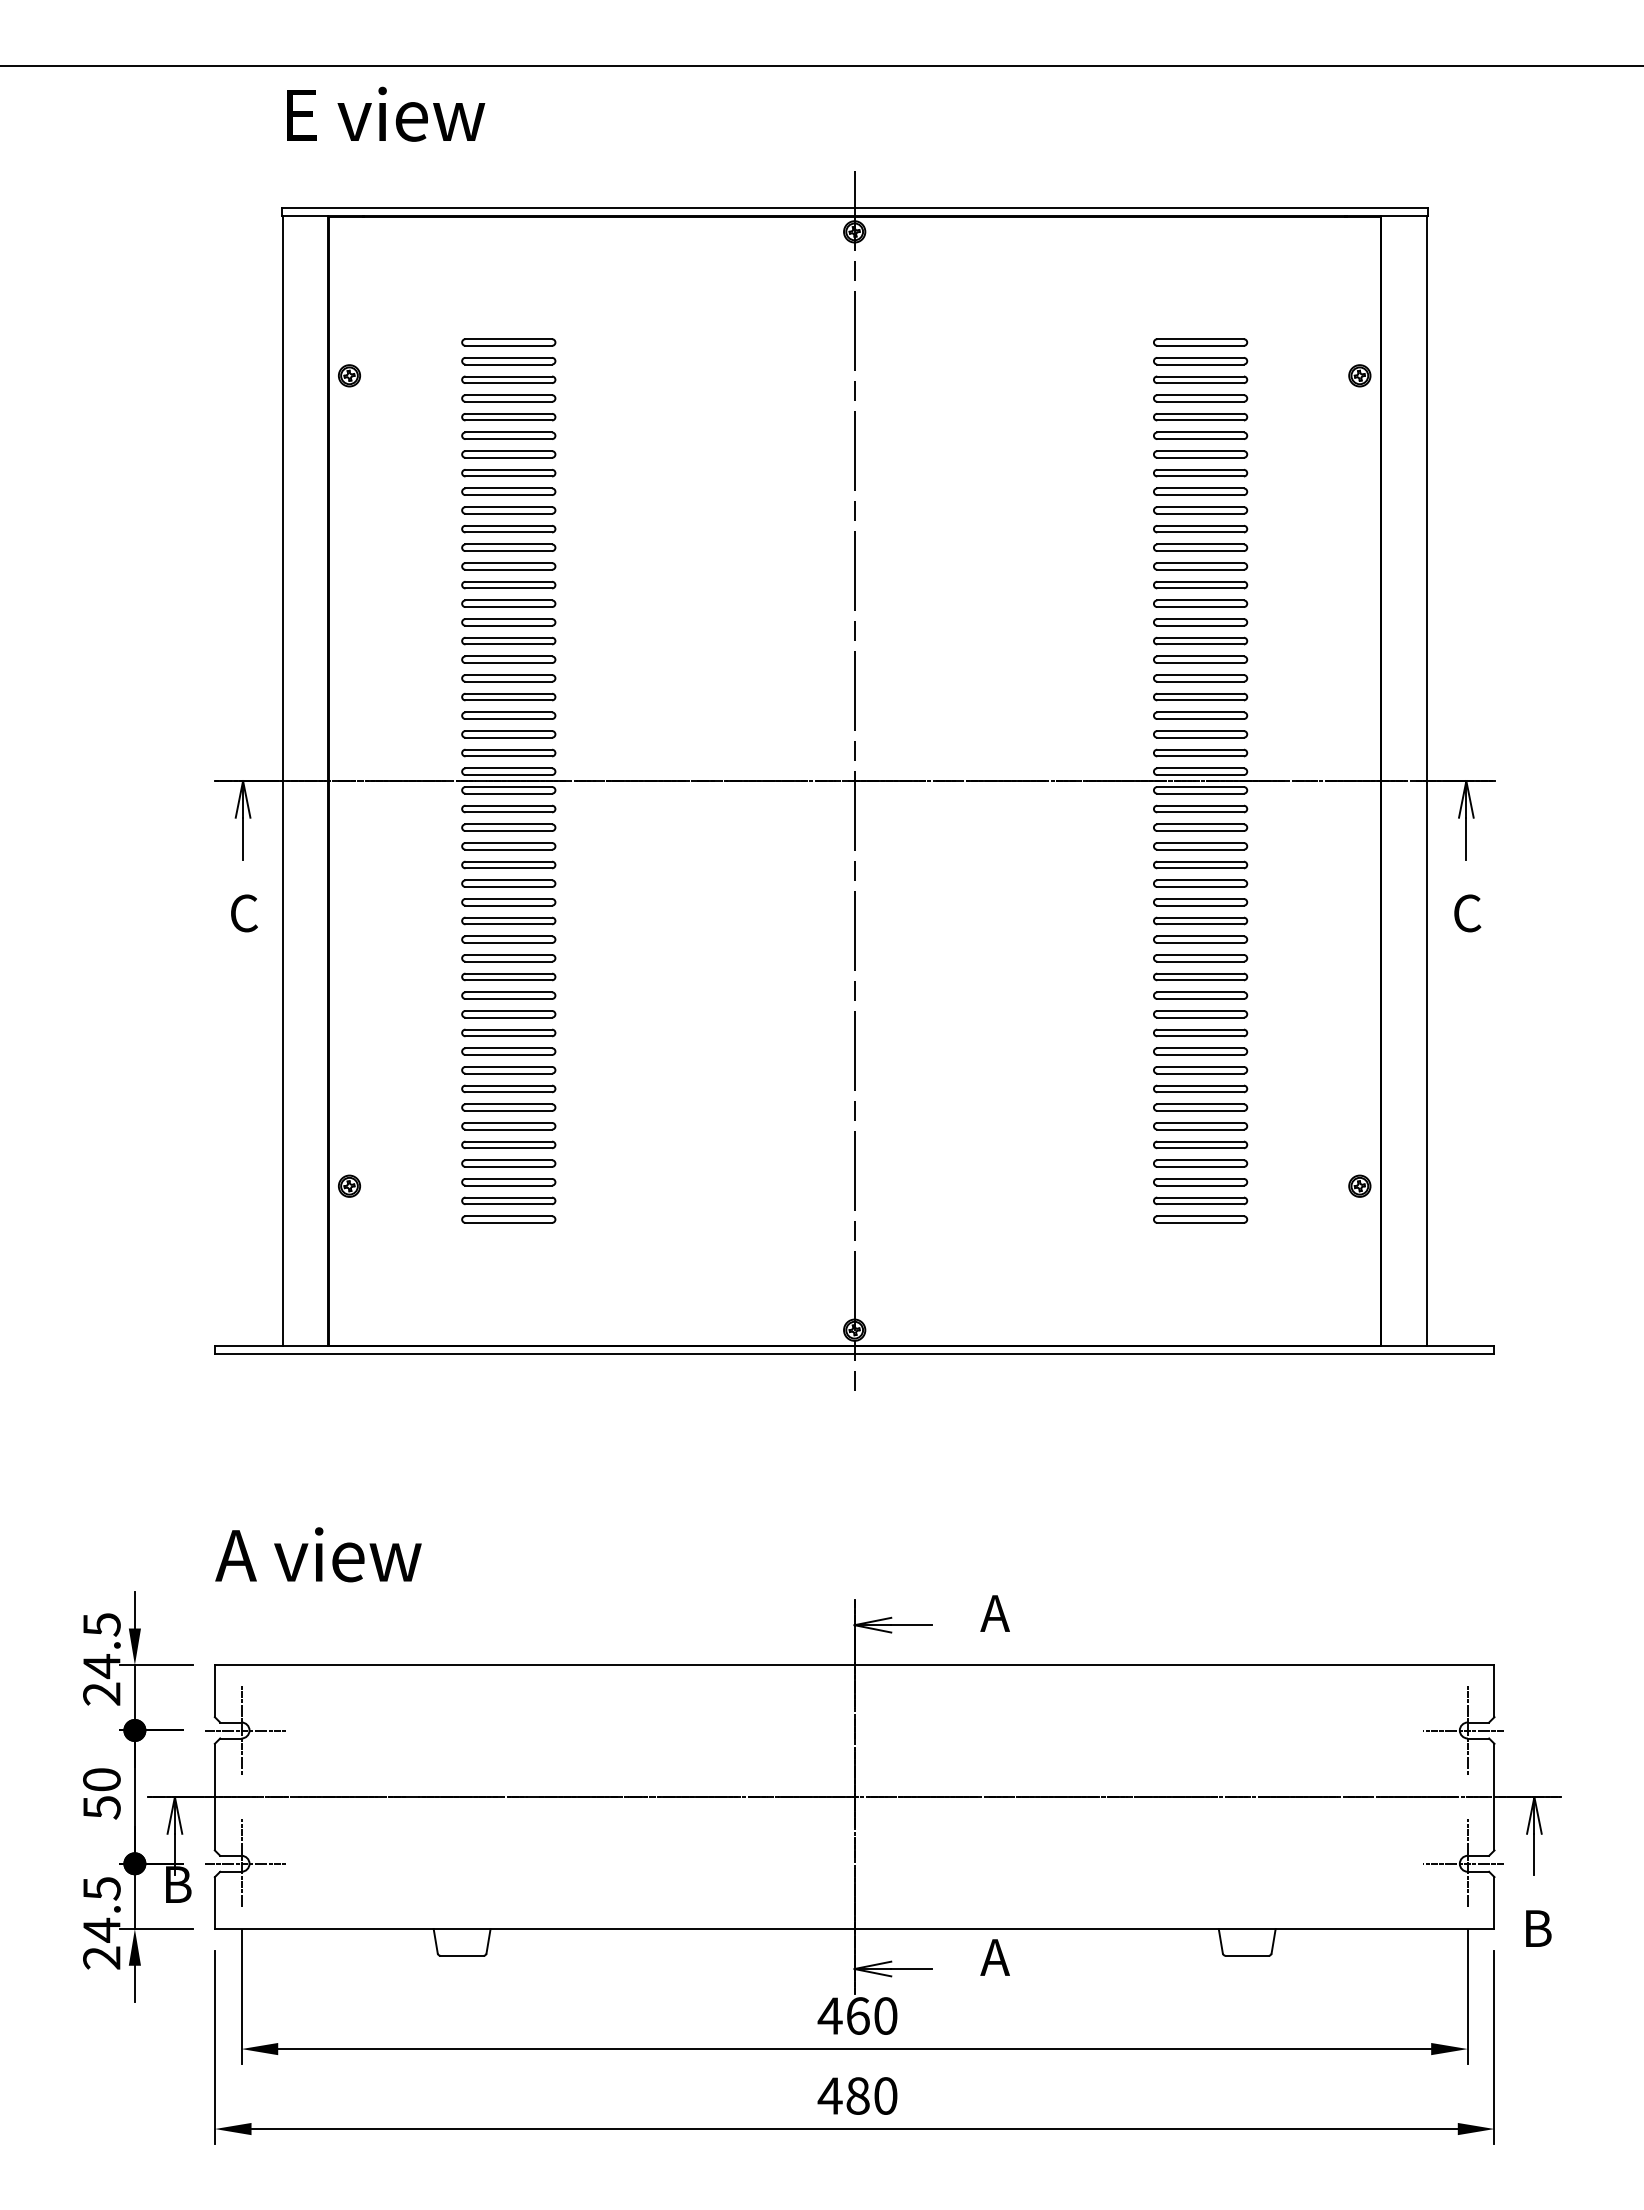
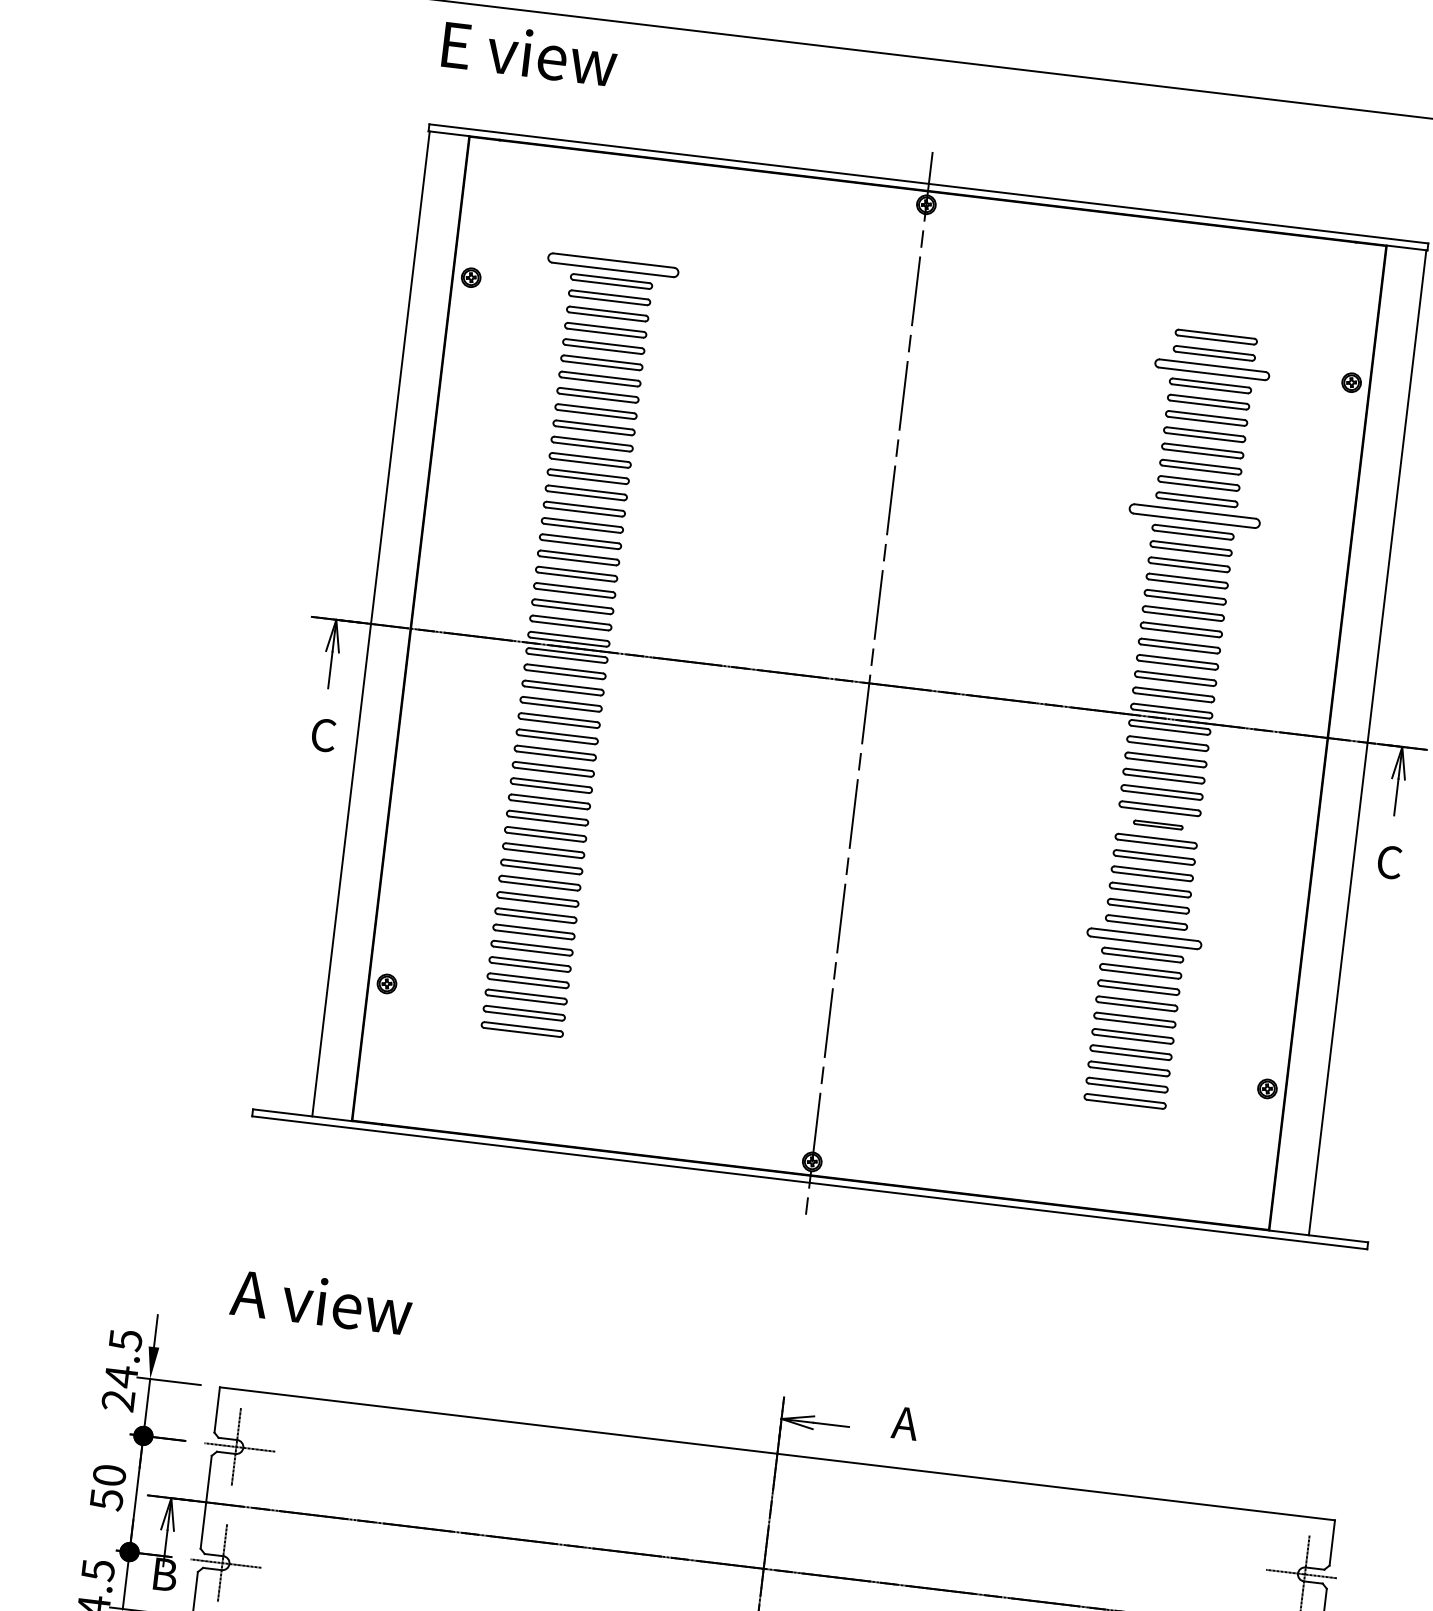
part: (508, 342) -> (613, 265), size x1.6
part: (1200, 379) -> (1212, 369), size x1.4
part: (1200, 547) -> (1194, 515), size x1.6
part: (1200, 902) -> (1158, 825), size x0.6
part: (1200, 1032) -> (1144, 938), size x1.4

